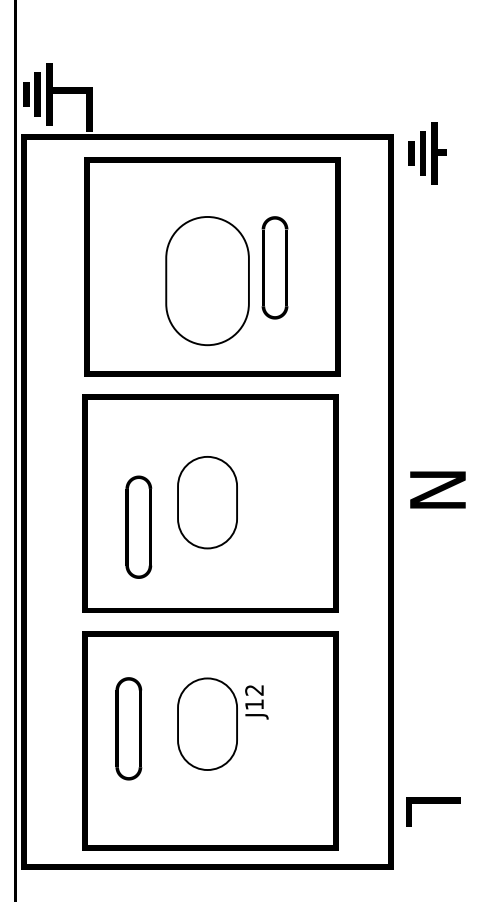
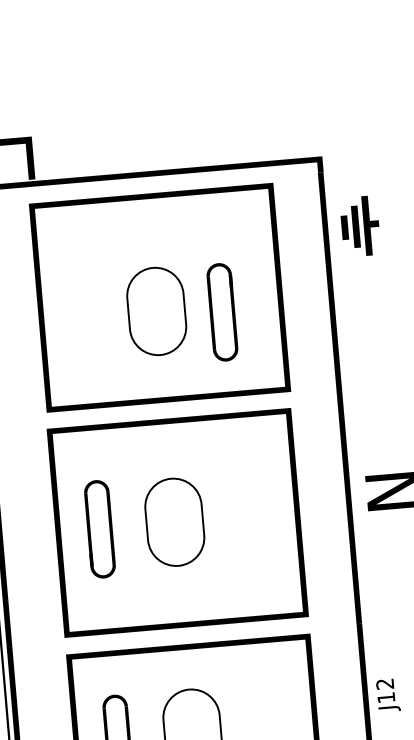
part: (427, 153) -> (360, 226), moved
curve: (264, 267) -> (212, 312), moved
part: (207, 280) -> (156, 310), size x0.71
curve: (128, 526) -> (90, 529), moved
text: (256, 702) -> (388, 695), moved

